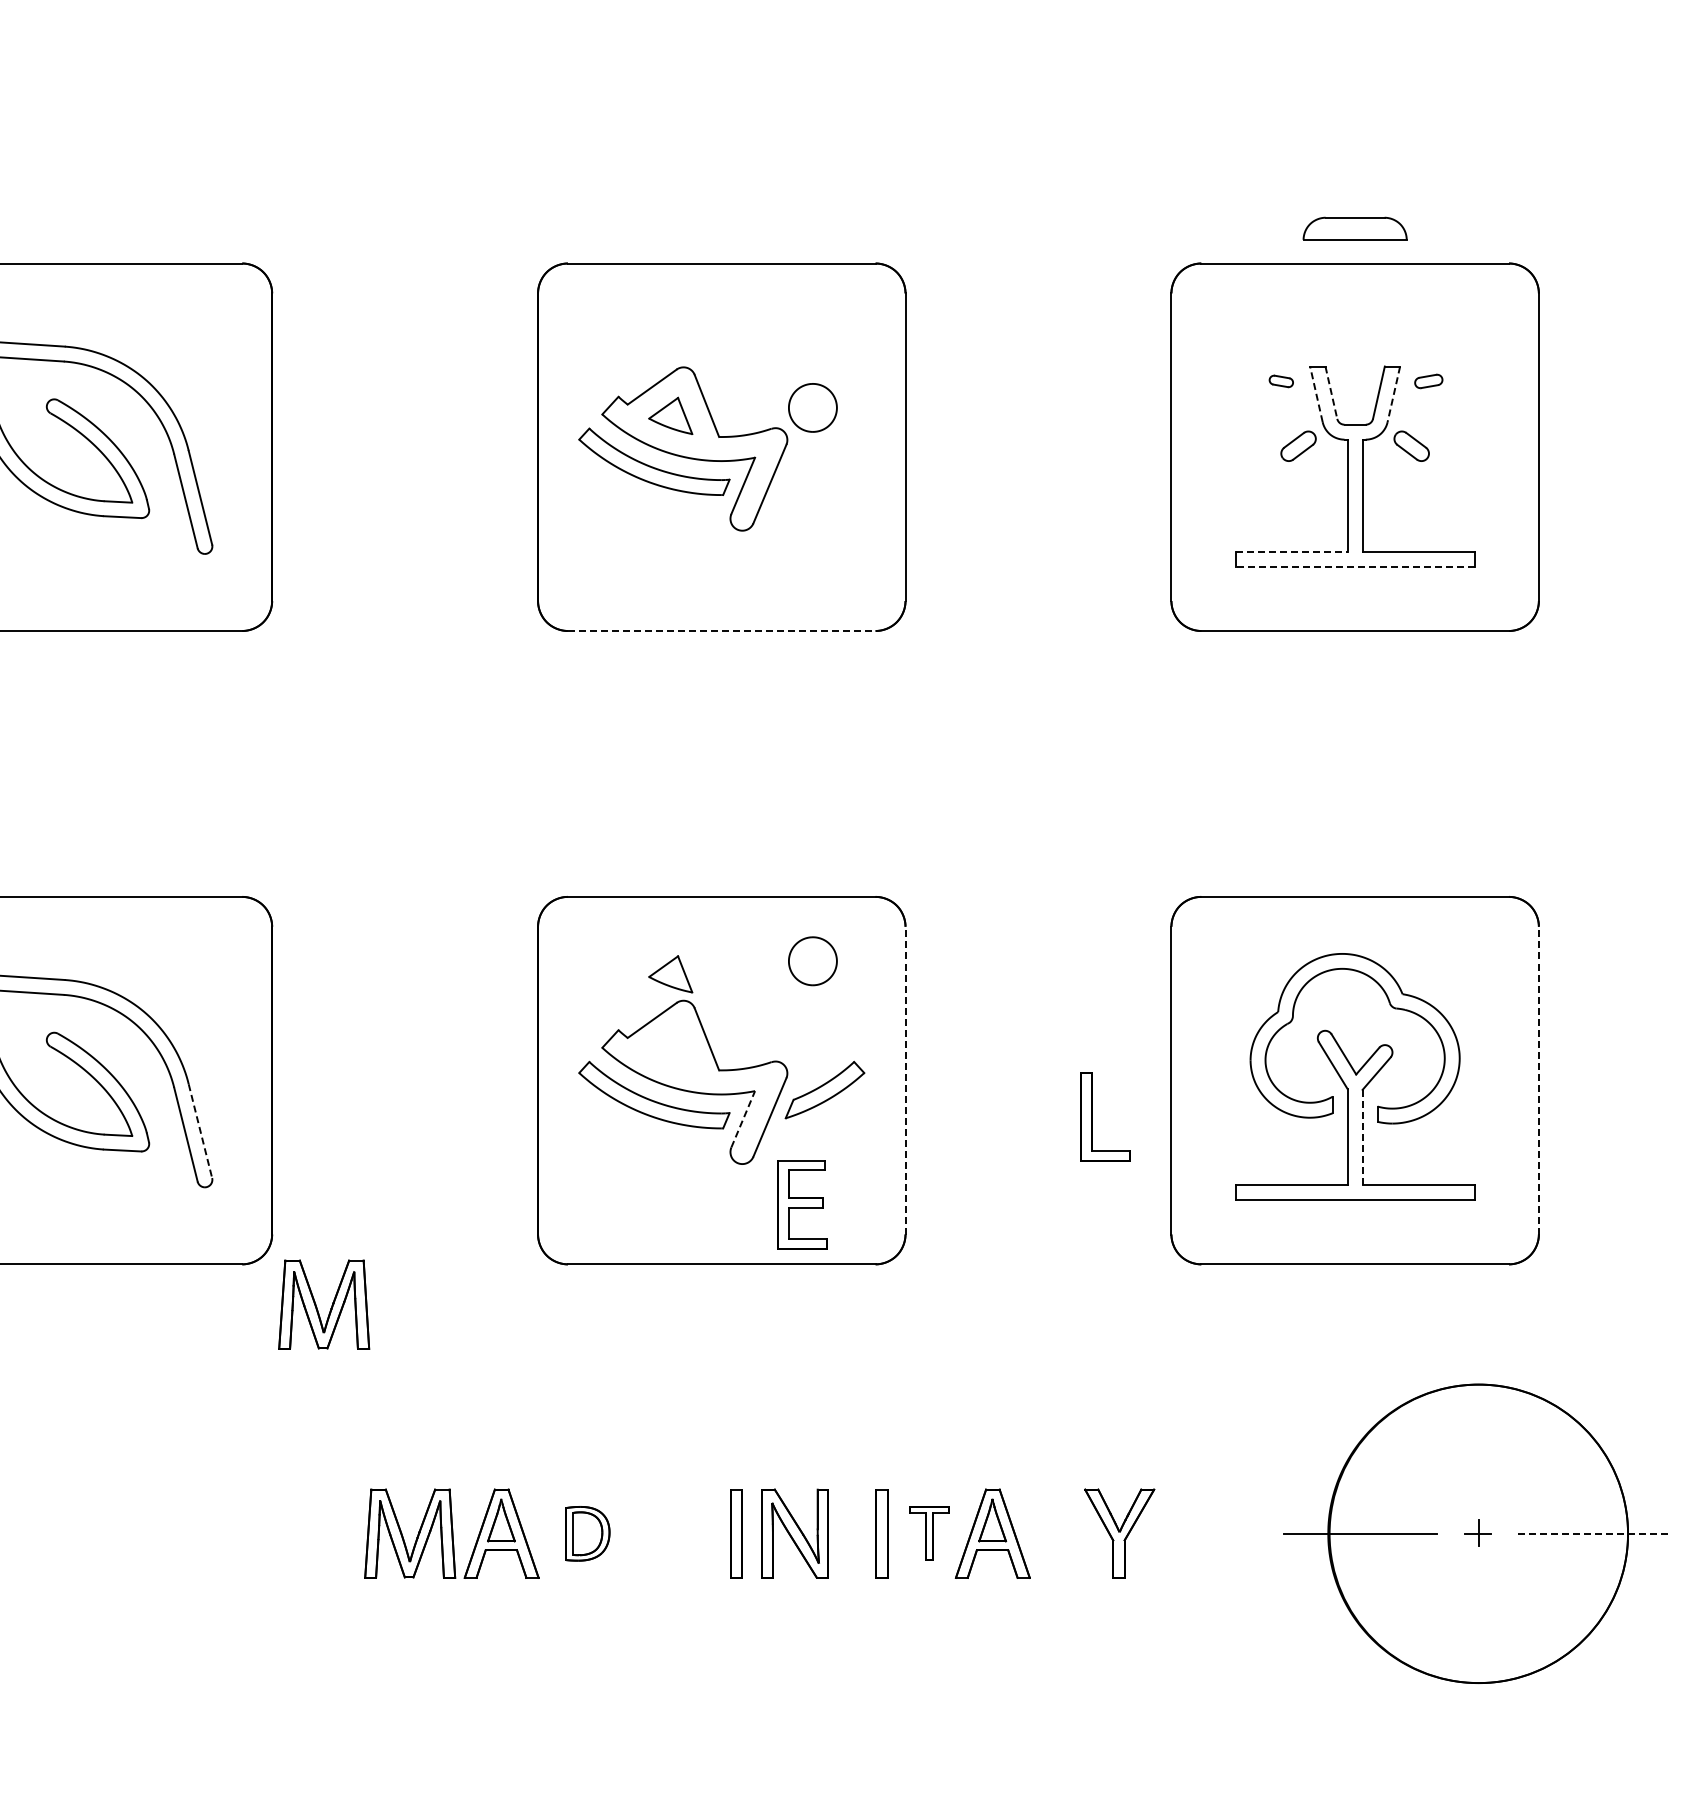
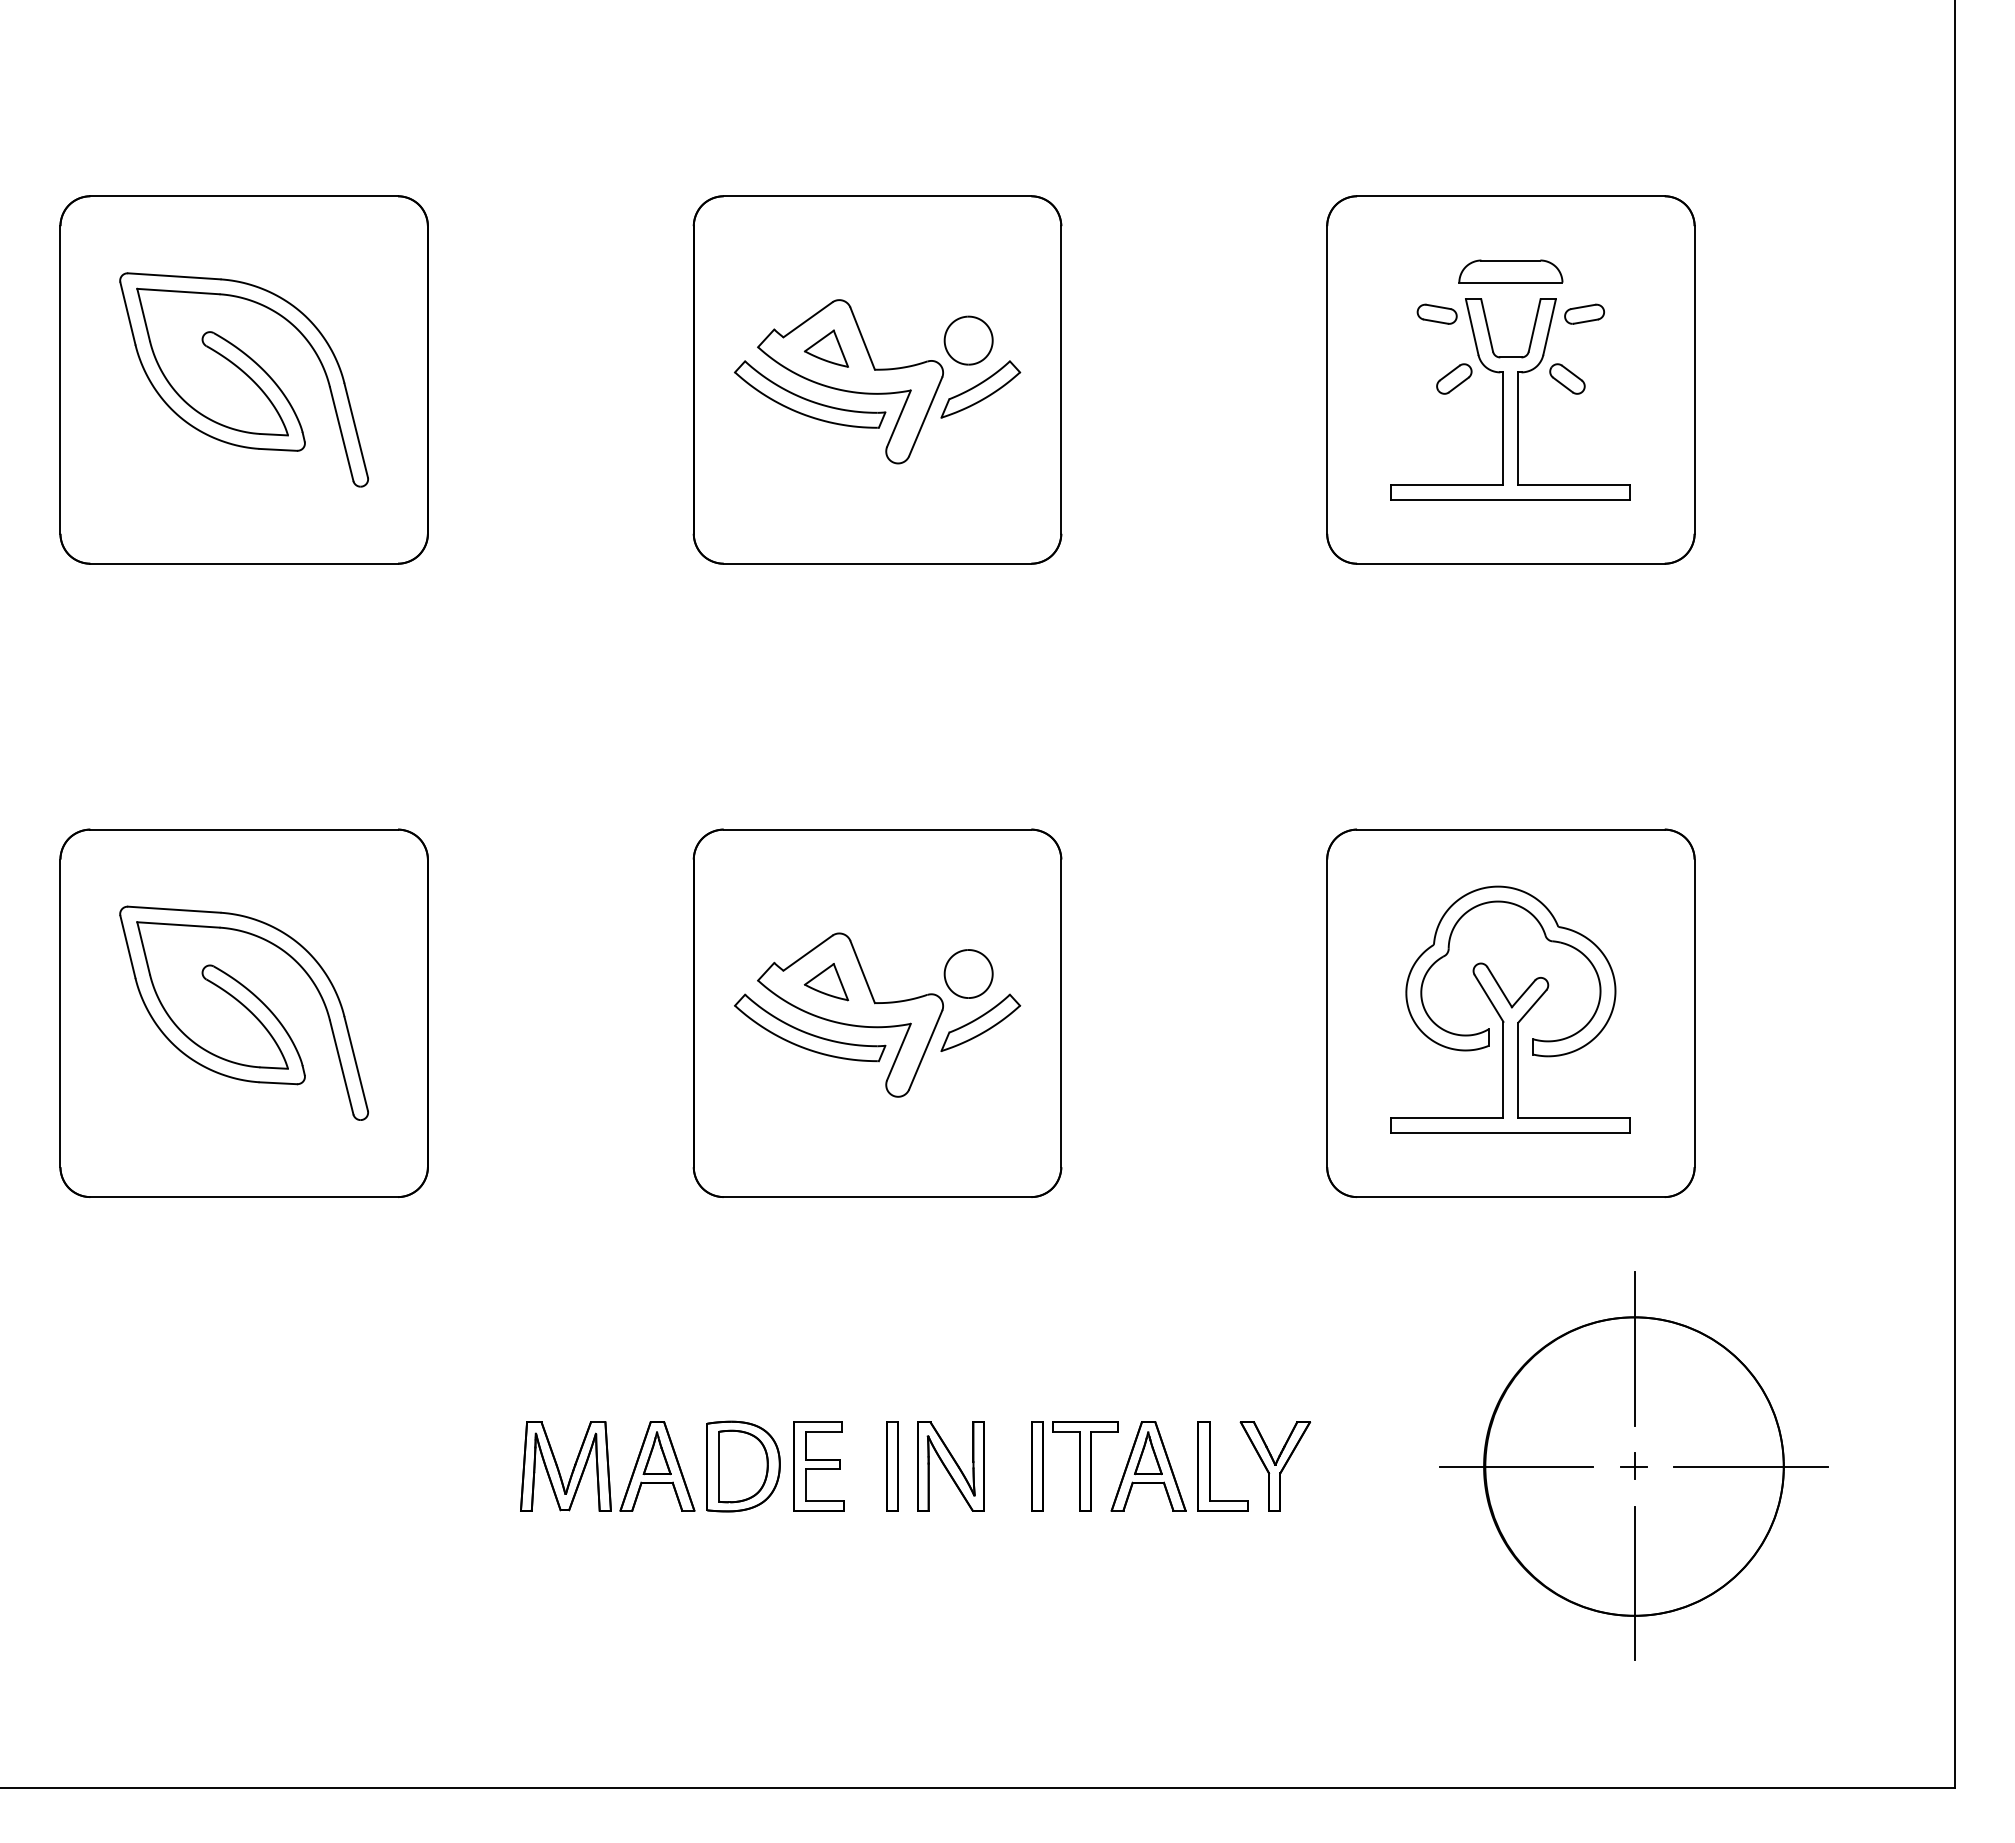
part: (1354, 228) -> (1510, 271), moved
part: (1280, 380) -> (1436, 313), size x1.67
part: (1428, 380) -> (1584, 313), size x1.43
line: (1331, 392) -> (1487, 325), dashed -> solid
line: (1316, 393) -> (1472, 326), dashed -> solid
line: (1393, 394) -> (1549, 327), dashed -> solid
part: (824, 456) -> (980, 389), added
line: (1291, 551) -> (1447, 484), dashed -> solid
line: (1354, 566) -> (1510, 499), dashed -> solid
line: (721, 630) -> (877, 563), dashed -> solid
part: (812, 960) -> (968, 973), moved
part: (670, 974) -> (826, 982), moved
line: (905, 1080) -> (1061, 1013), dashed -> solid
line: (1538, 1080) -> (1694, 1013), dashed -> solid
part: (1092, 1116) -> (1210, 1466), moved
line: (742, 1119) -> (898, 1052), dashed -> solid
line: (200, 1131) -> (356, 1064), dashed -> solid
line: (1362, 1137) -> (1518, 1070), dashed -> solid
part: (801, 1204) -> (818, 1466), moved
part: (317, 1307) -> (473, 1240), removed
line: (1478, 1415) -> (1634, 1348), added
part: (587, 1533) -> (743, 1466), size x1.67
part: (929, 1533) -> (1085, 1466), size x1.67
line: (1595, 1533) -> (1751, 1466), dashed -> solid
line: (1478, 1650) -> (1634, 1583), added

